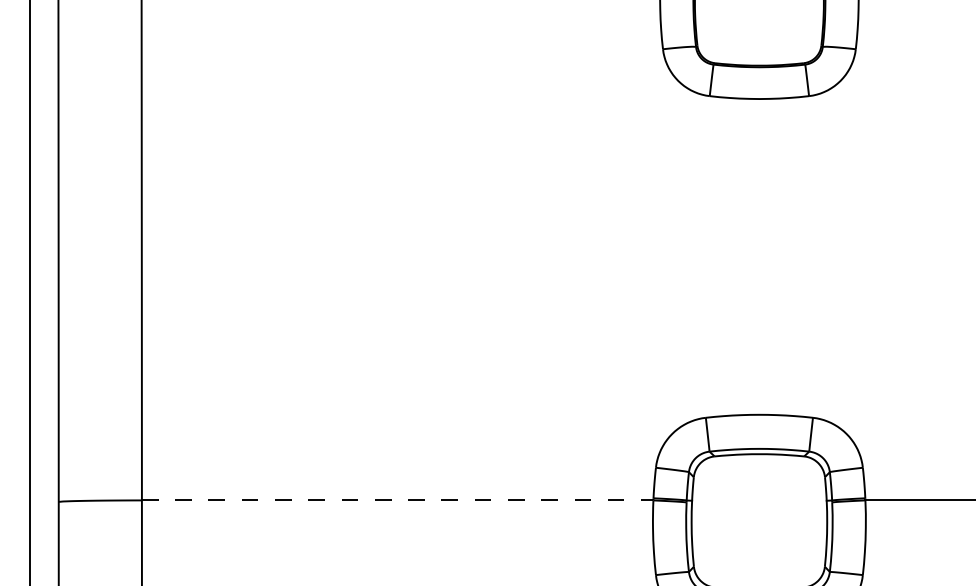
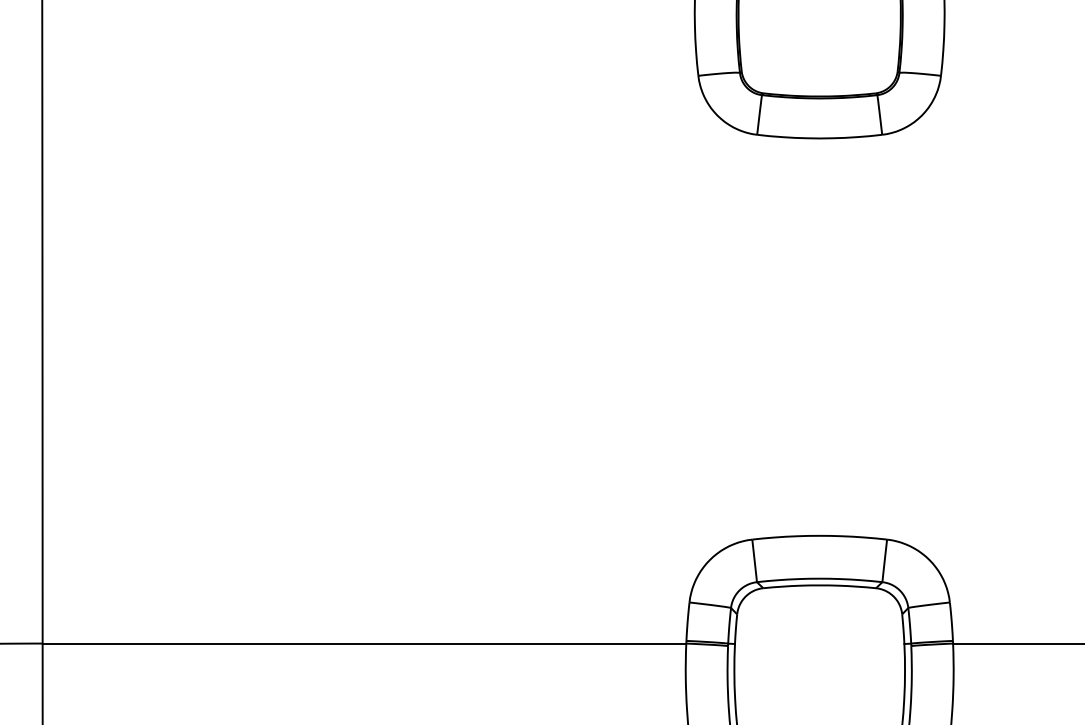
line: (397, 500) -> (364, 643), dashed -> solid

